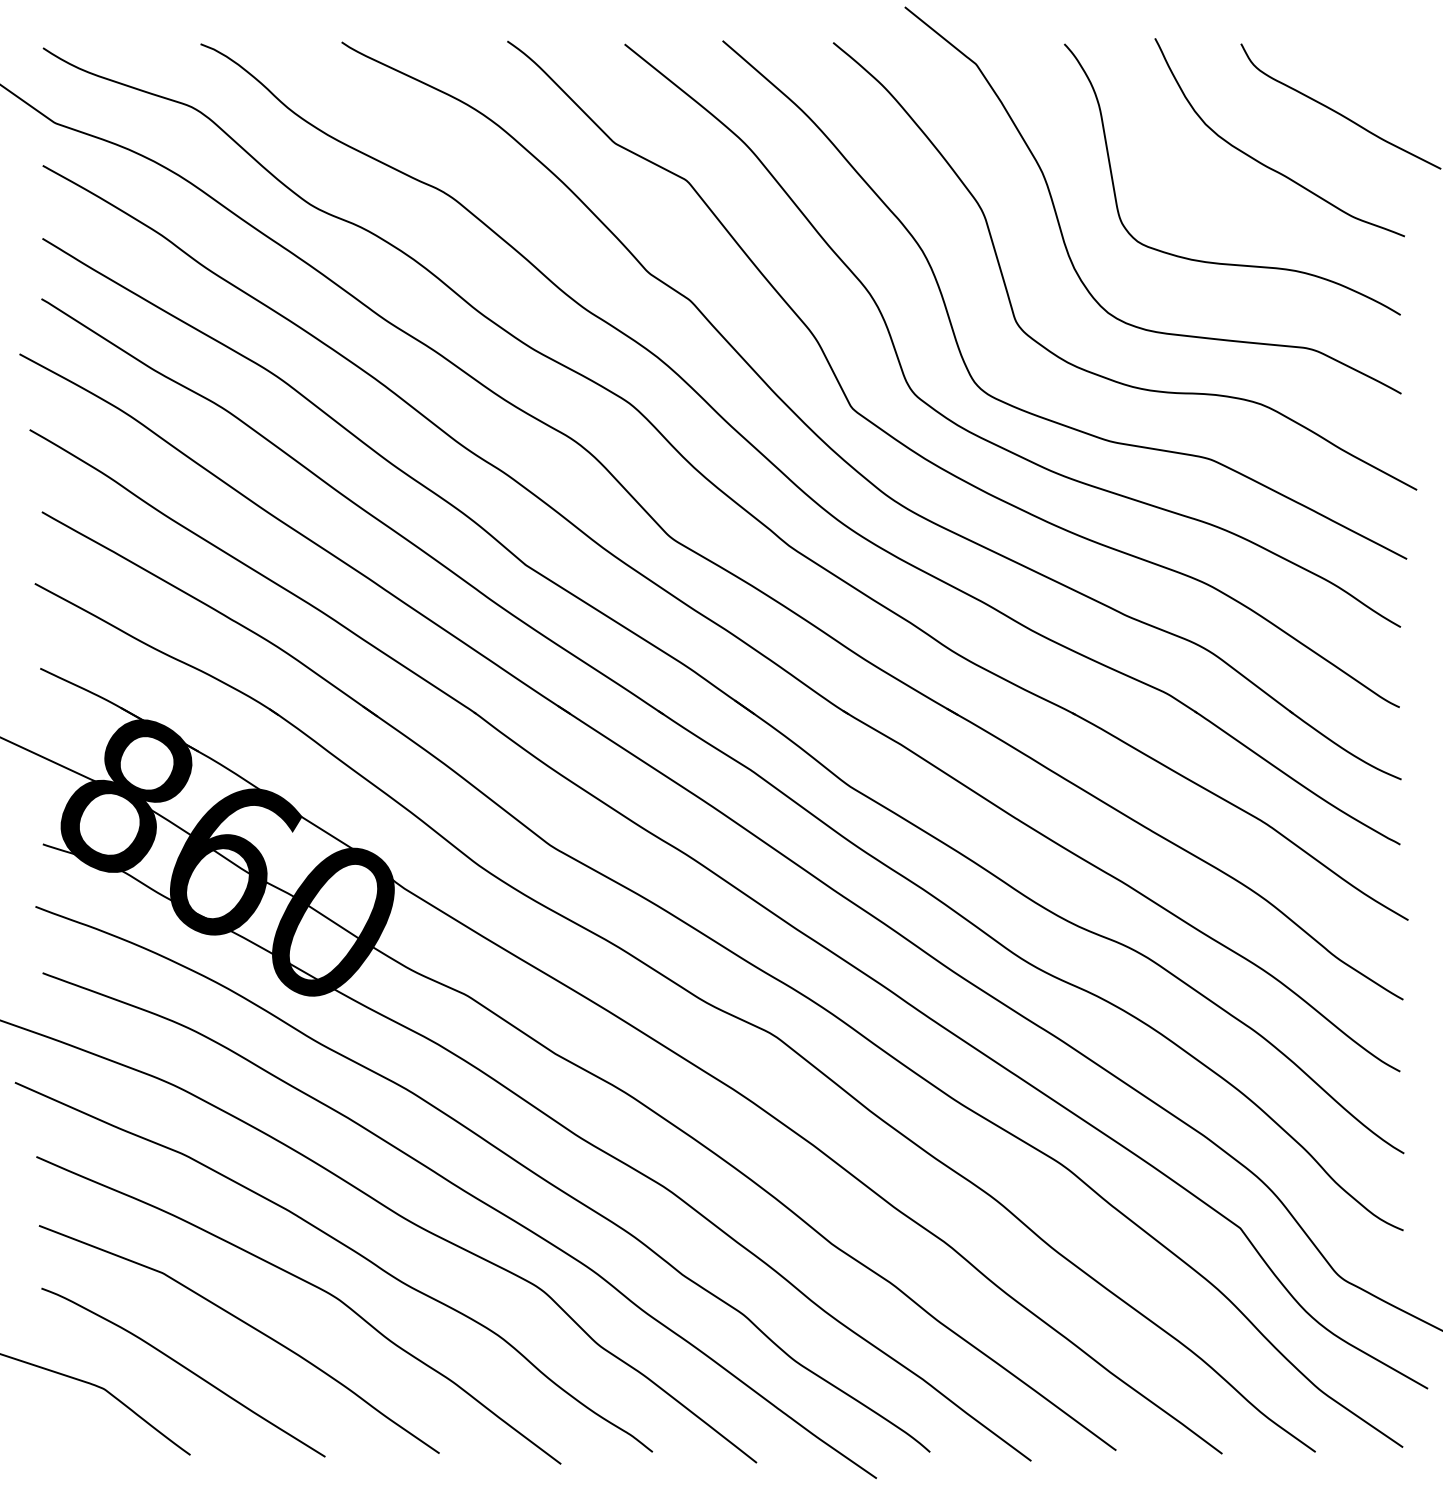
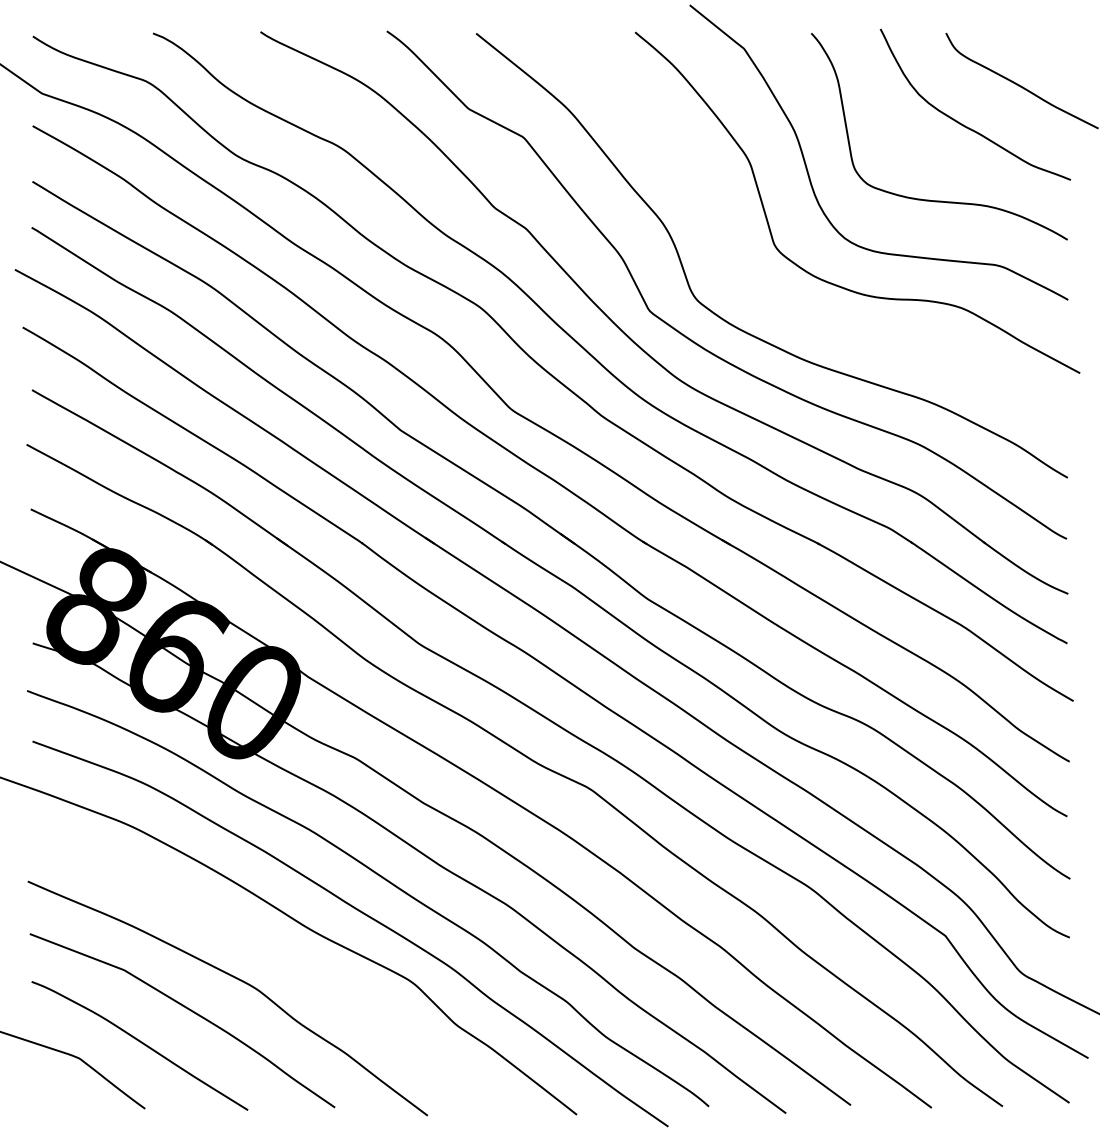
curve: (955, 334) -> (728, 254), removed
curve: (344, 1246) -> (262, 949), removed

